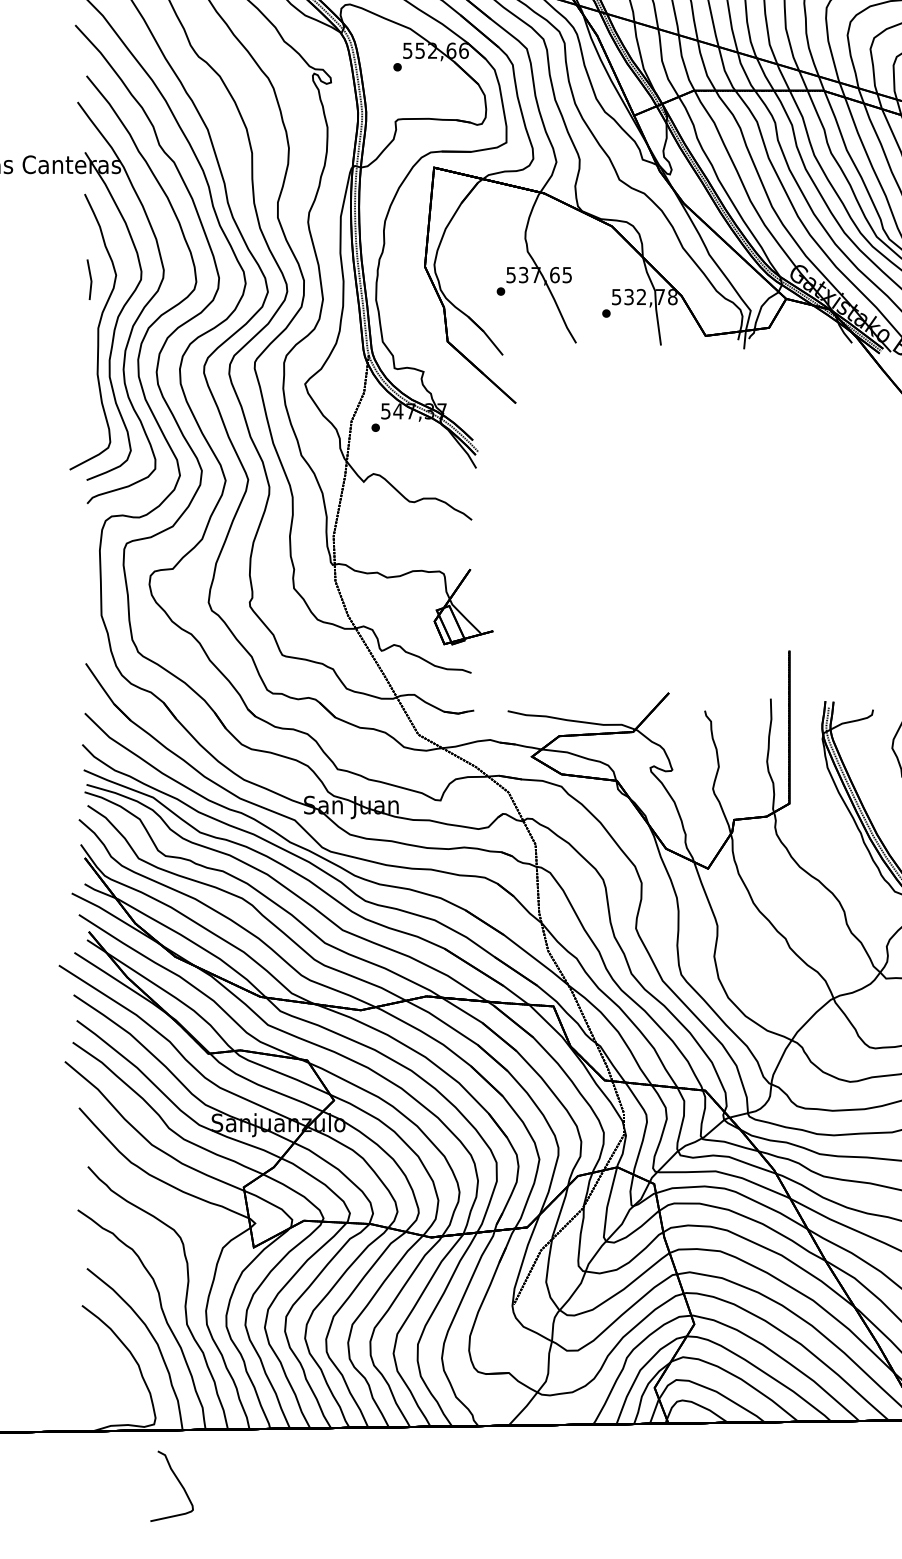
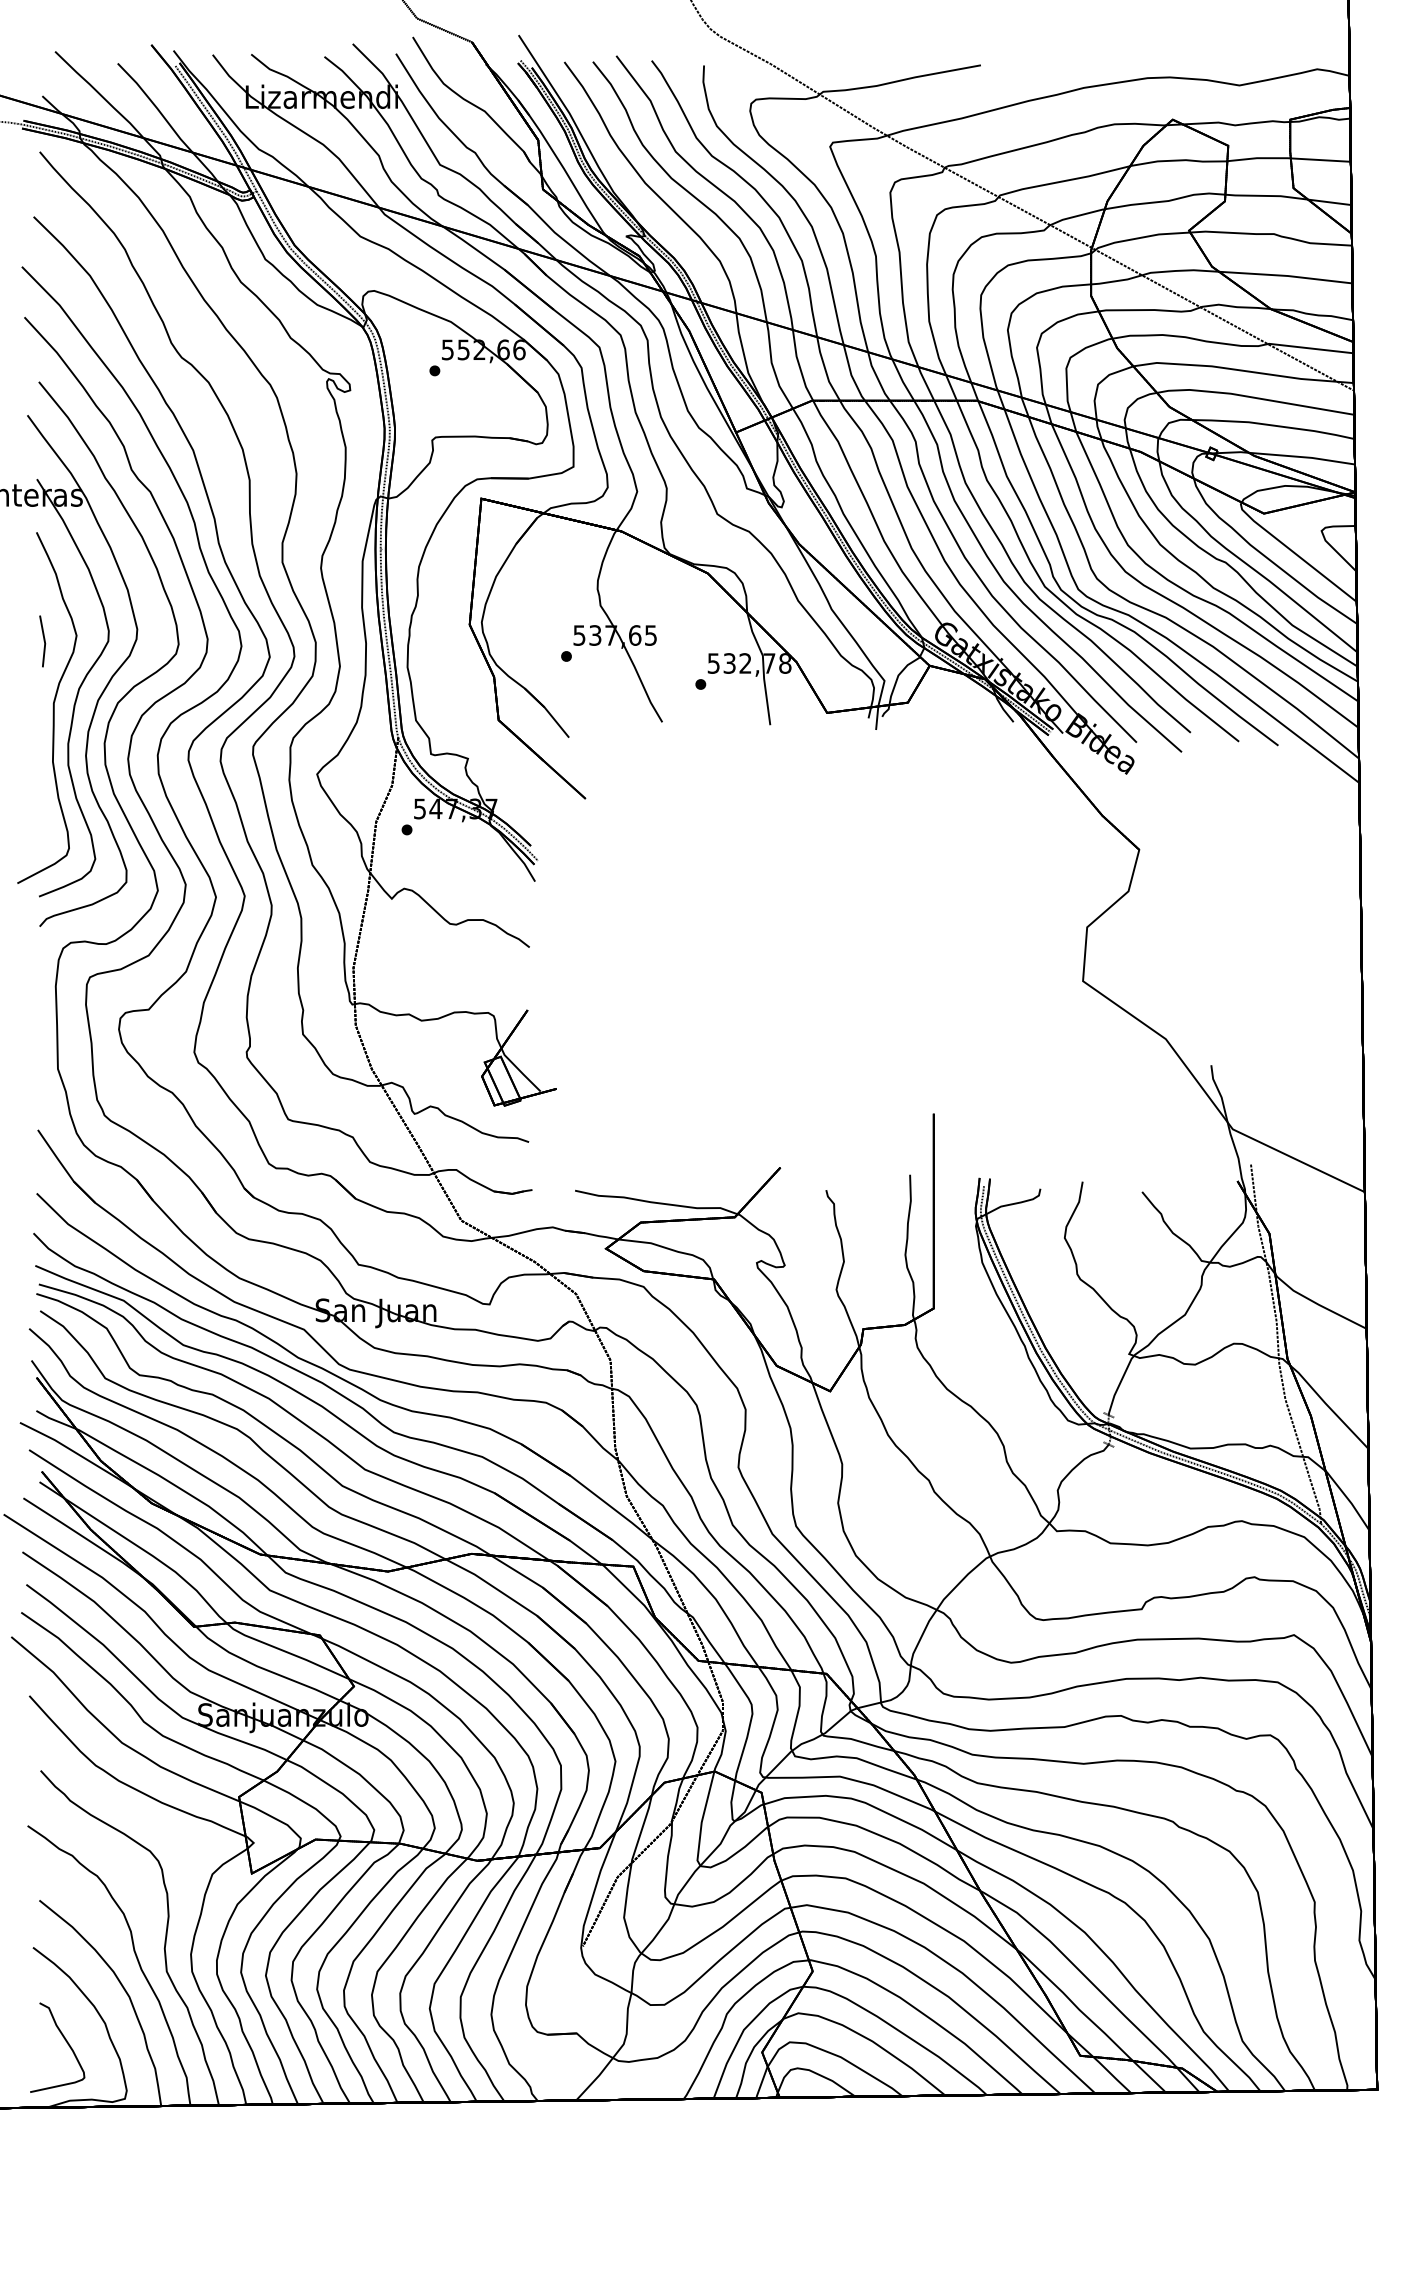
part: (178, 1481) -> (65, 2041), moved

